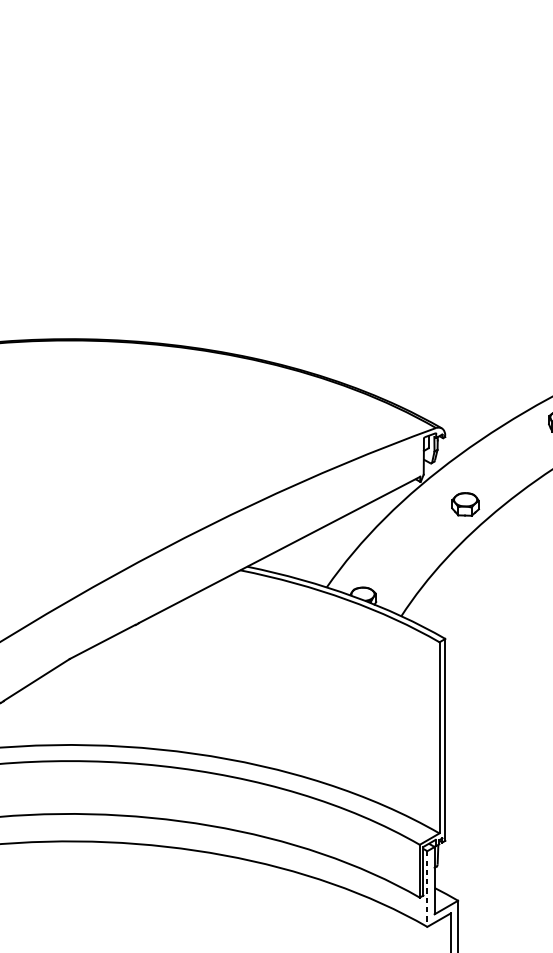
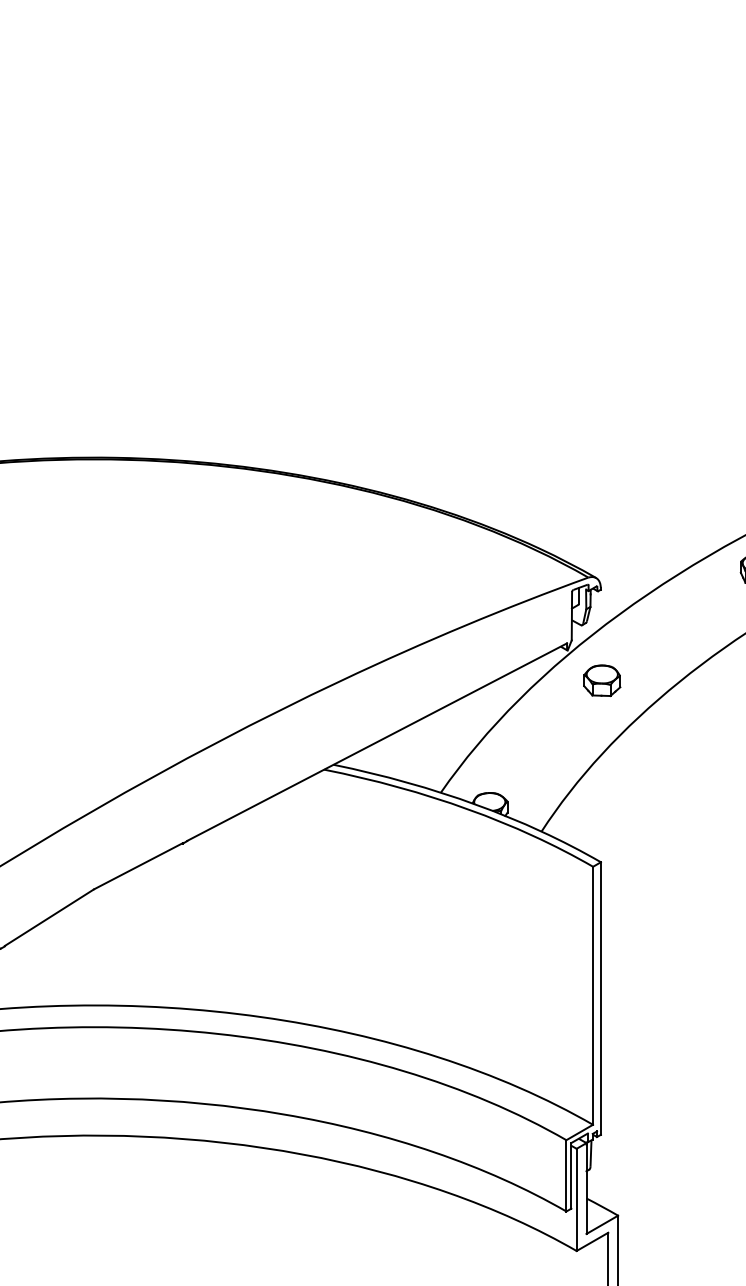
part: (465, 504) -> (602, 680), moved
line: (427, 889) -> (576, 1200), dashed -> solid

